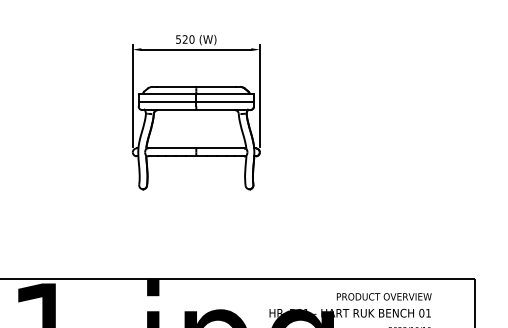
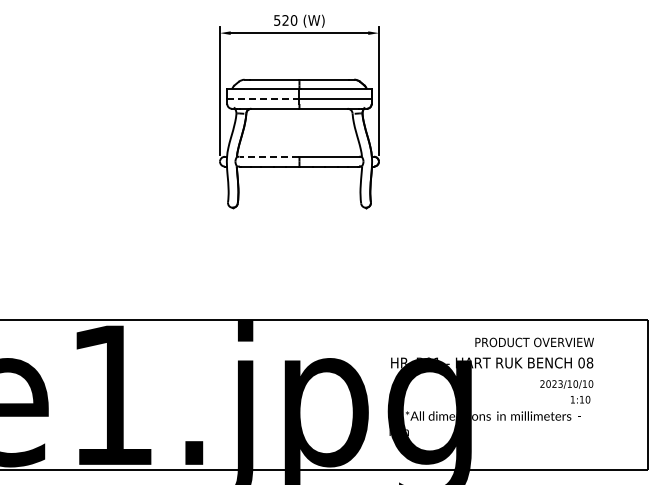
line: (167, 102) -> (263, 99), solid -> dashed
line: (172, 148) -> (269, 156), solid -> dashed
text: (428, 312) -> (589, 362), 01 -> 08

